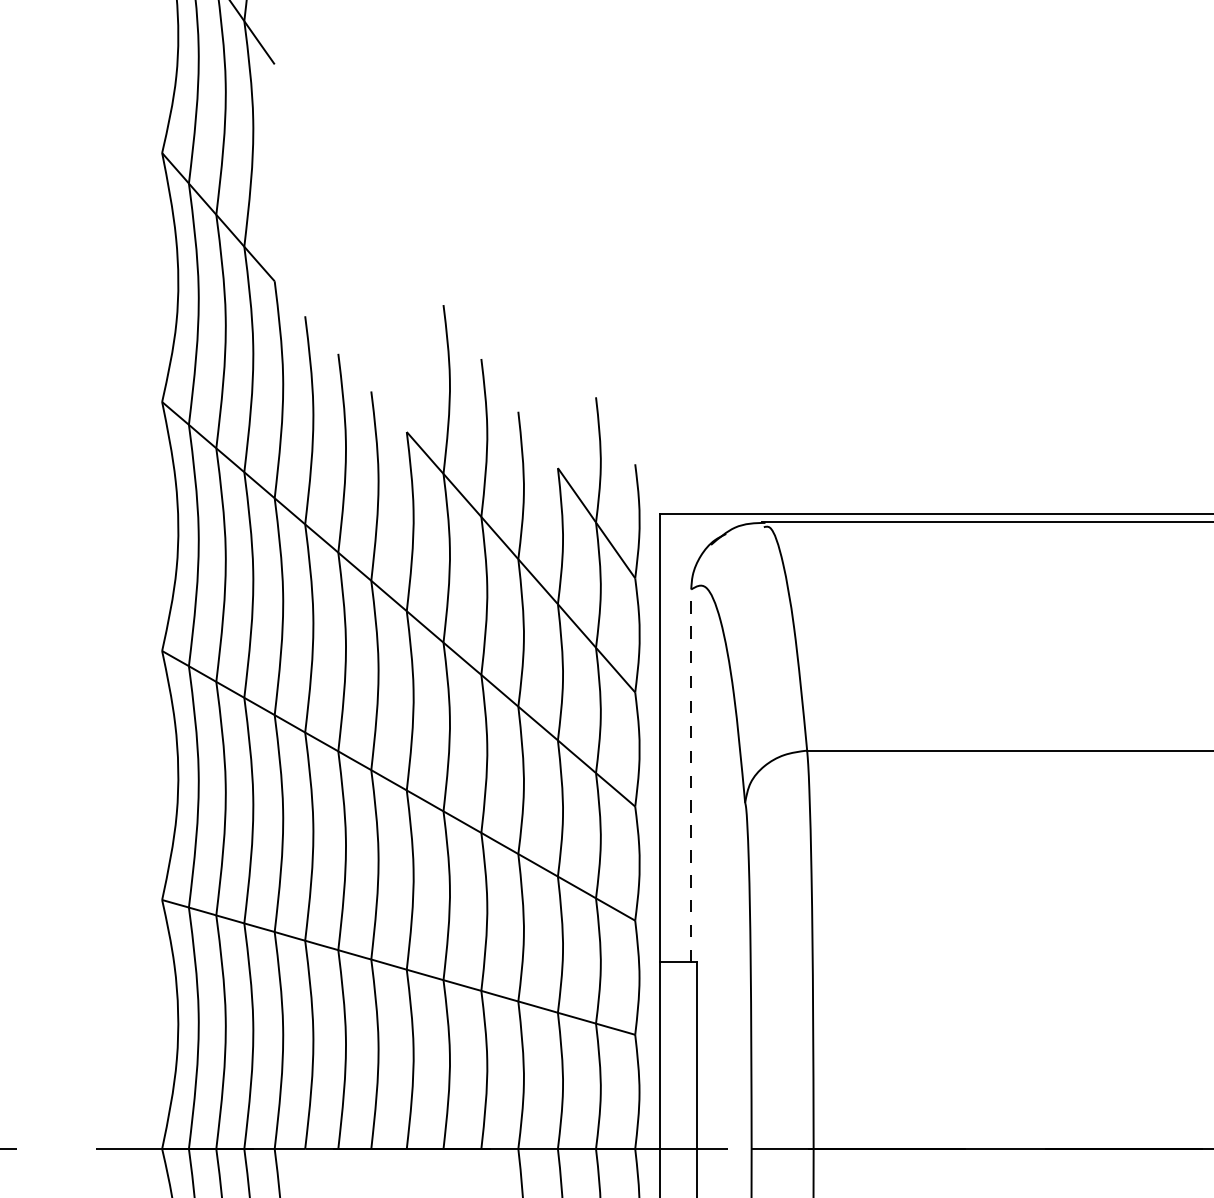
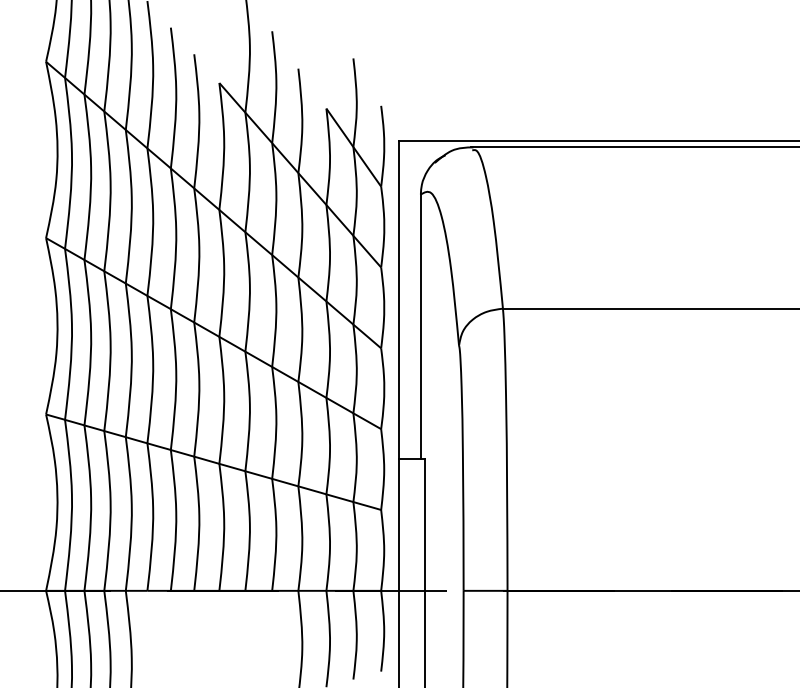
line: (691, 775) -> (421, 326), dashed -> solid

